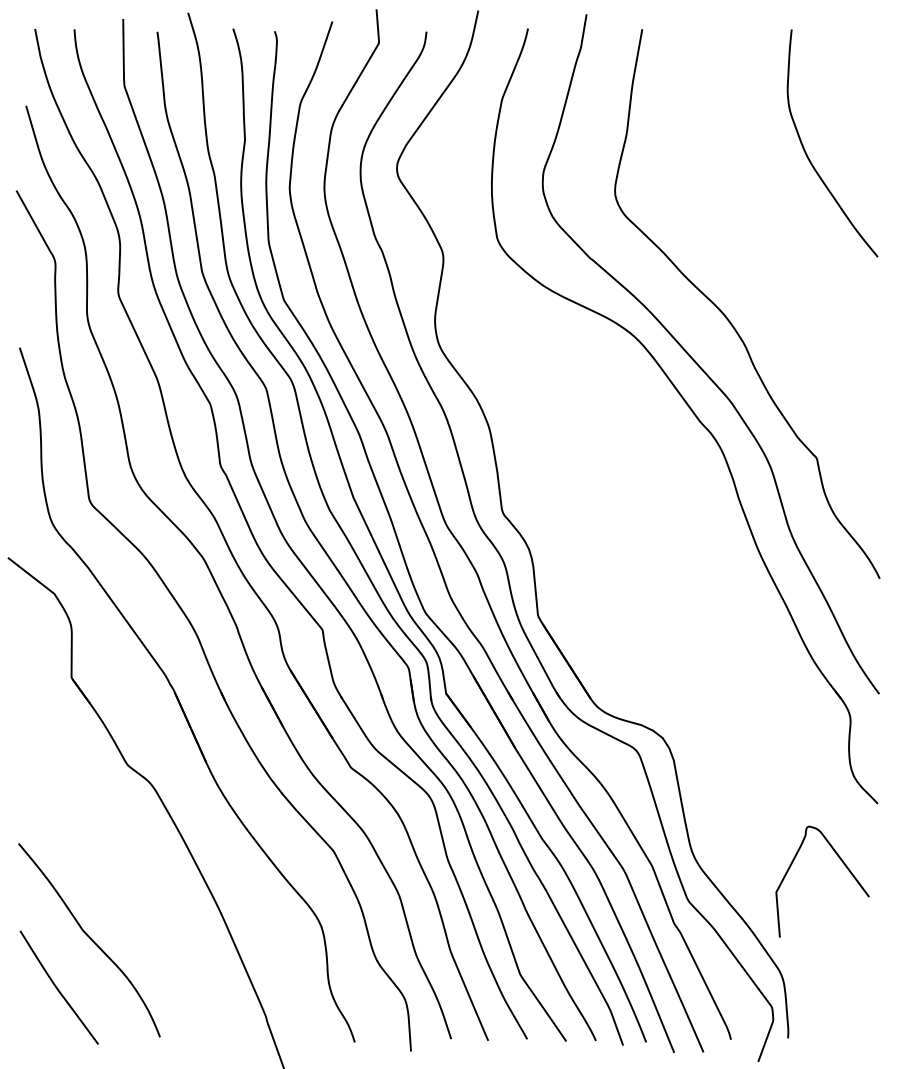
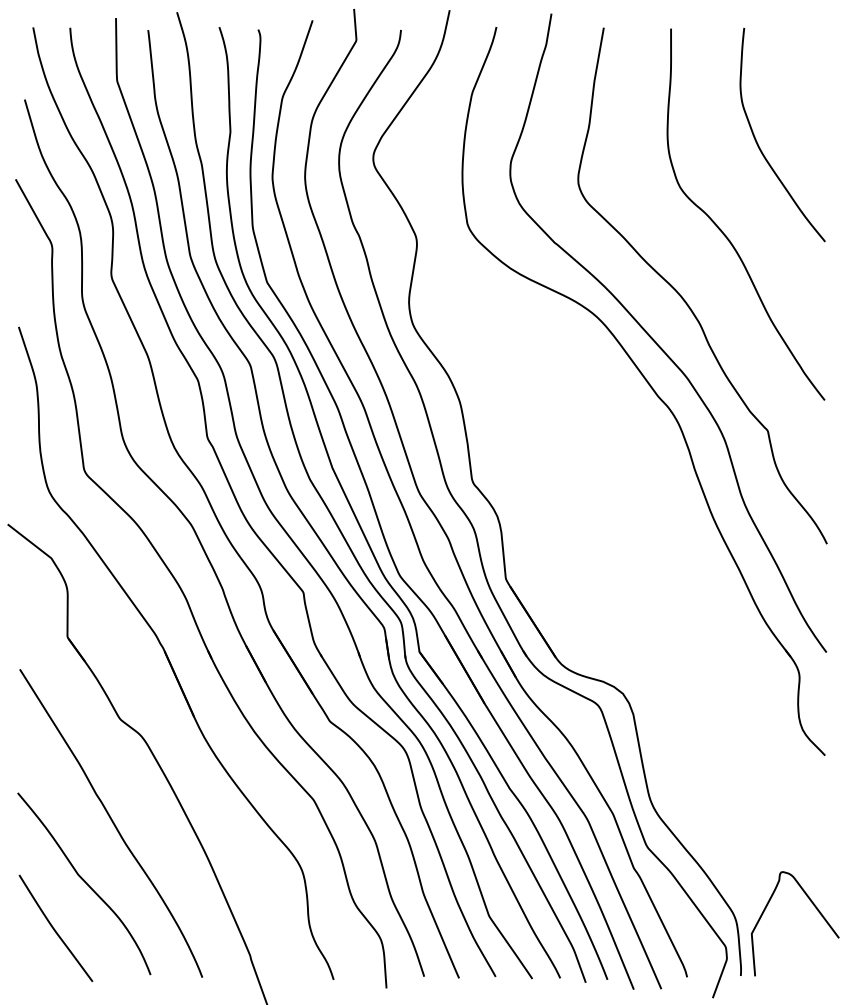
curve: (768, 245) -> (722, 230), added
curve: (844, 865) -> (815, 908), moved
curve: (119, 876) -> (112, 823), added

